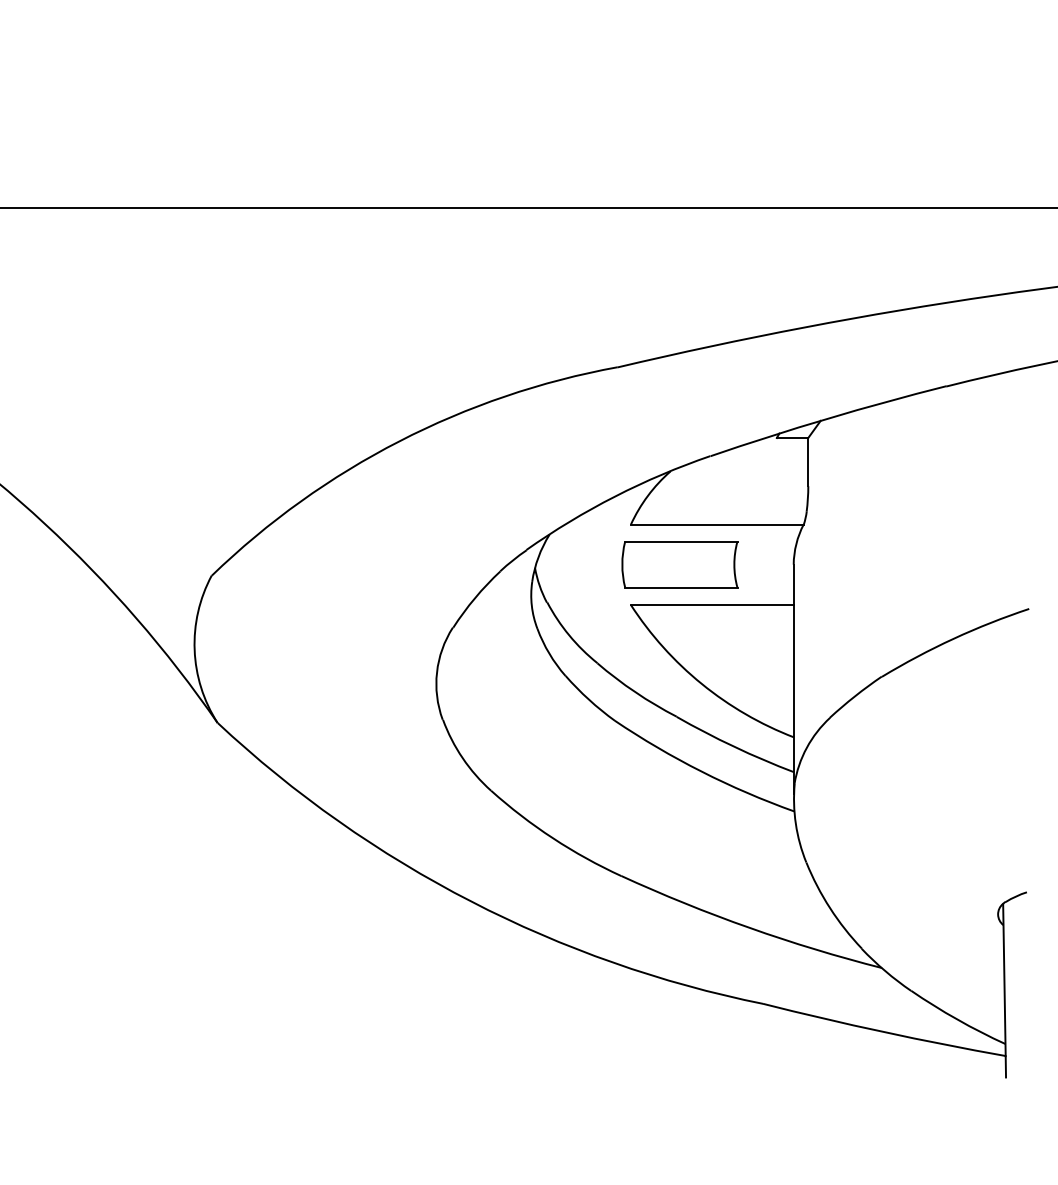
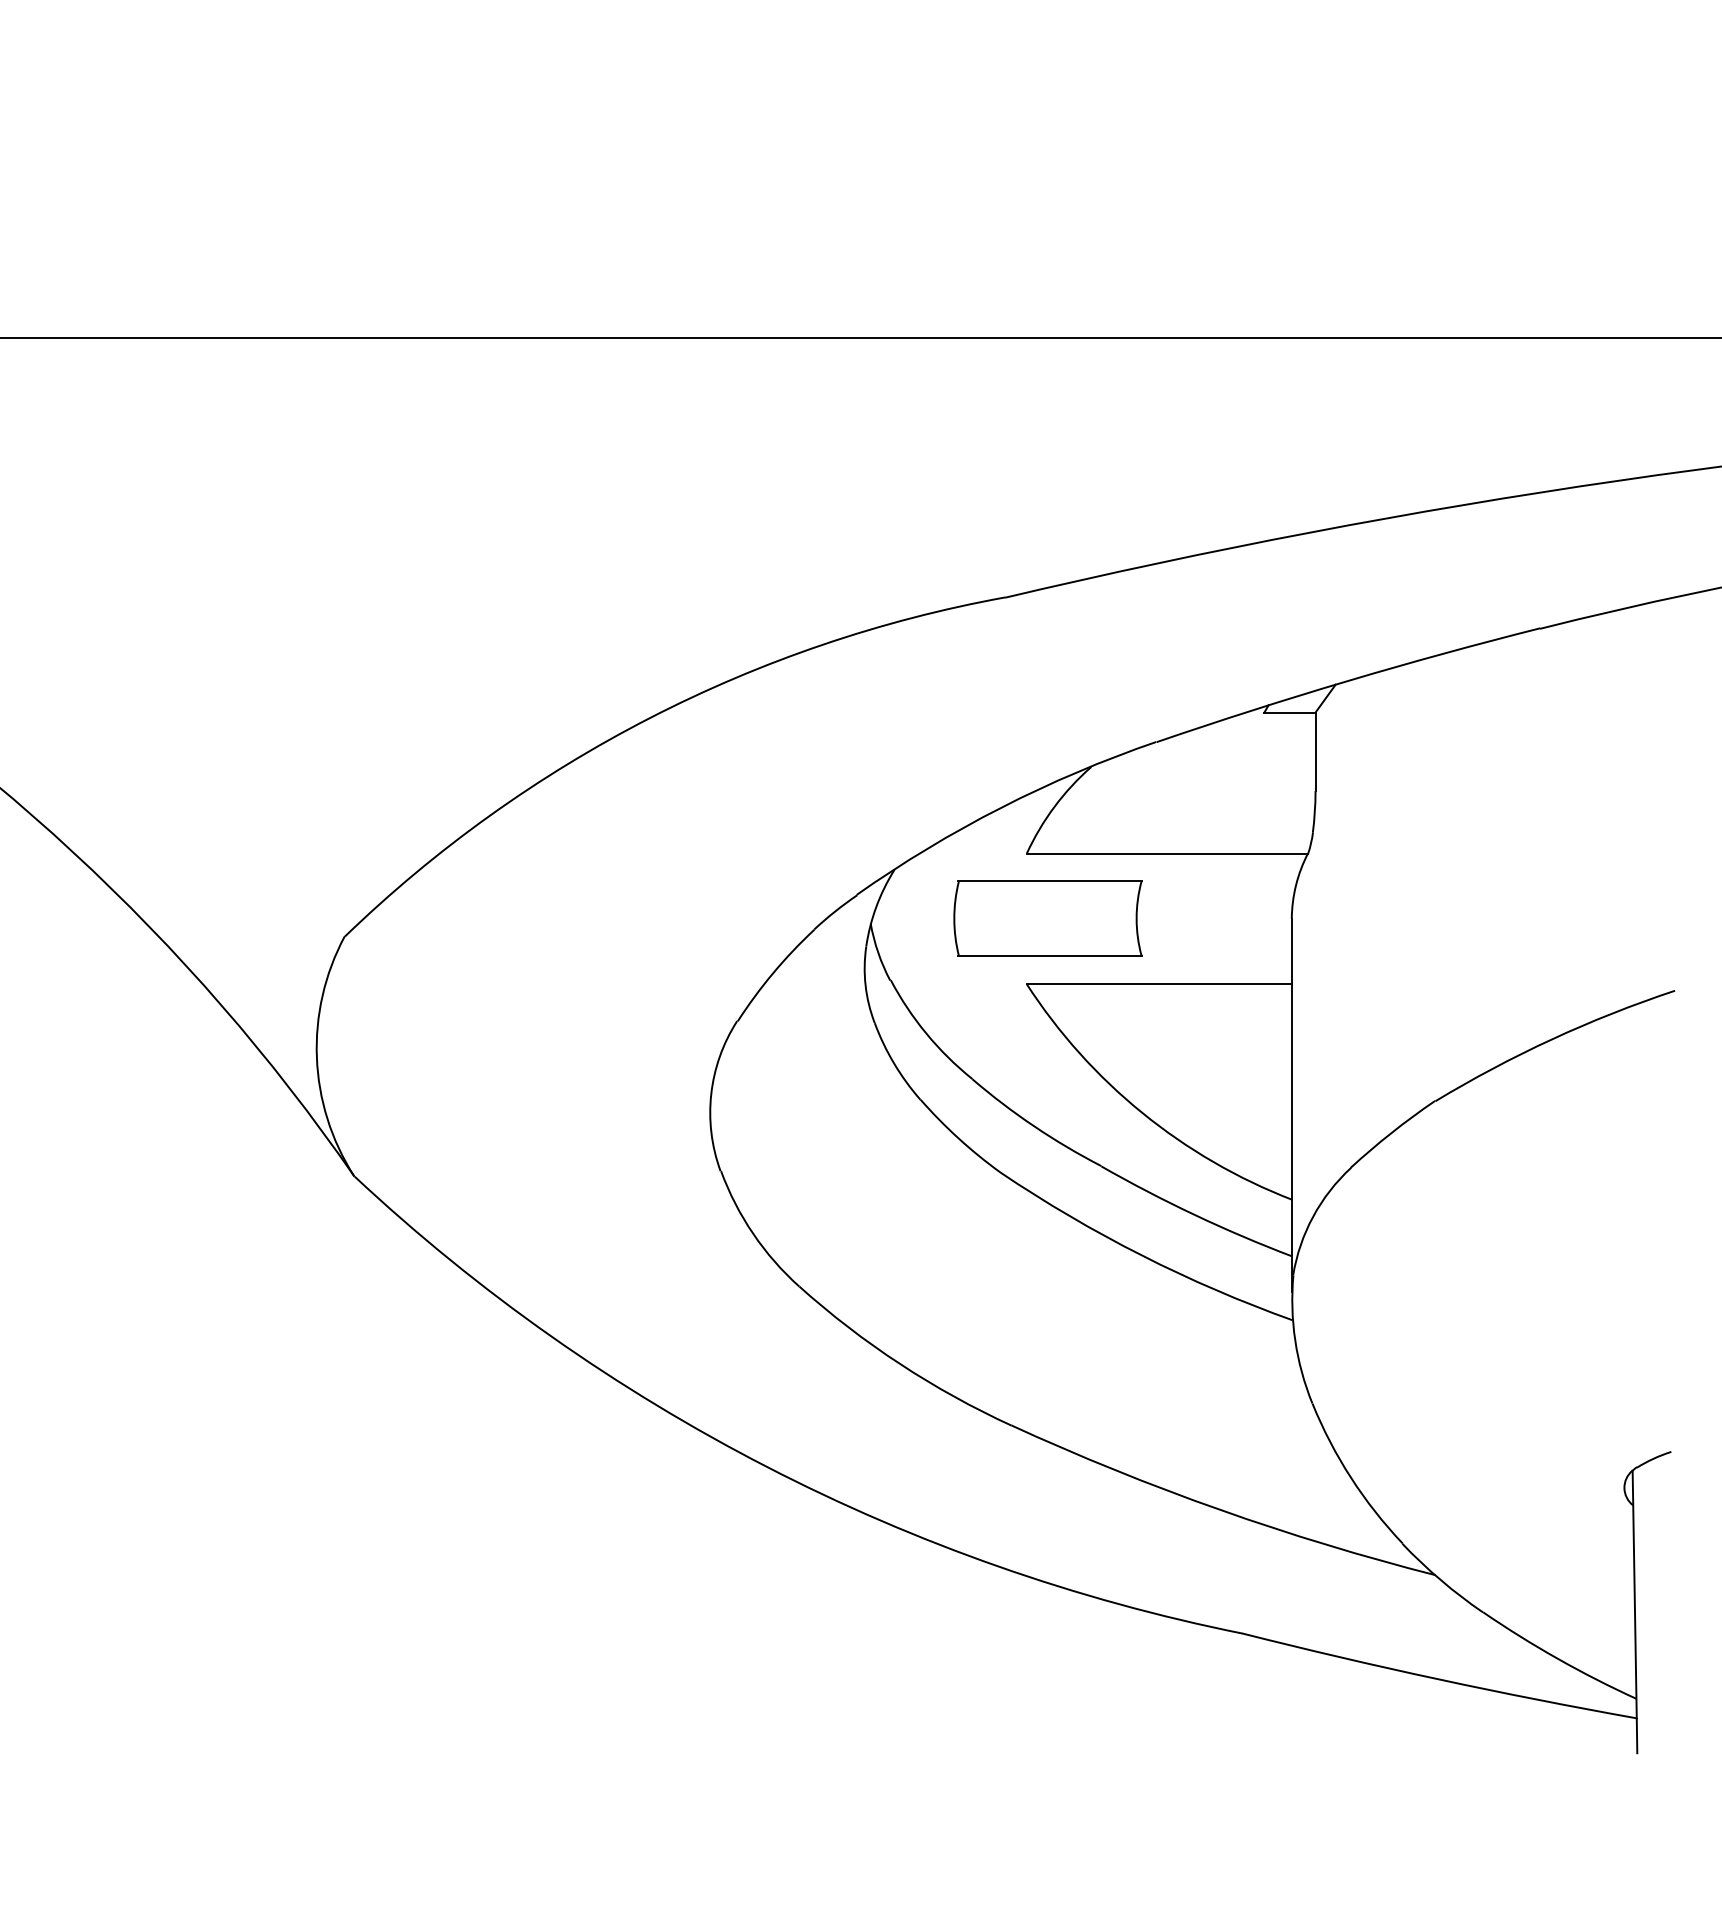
part: (679, 564) -> (1047, 918), moved

